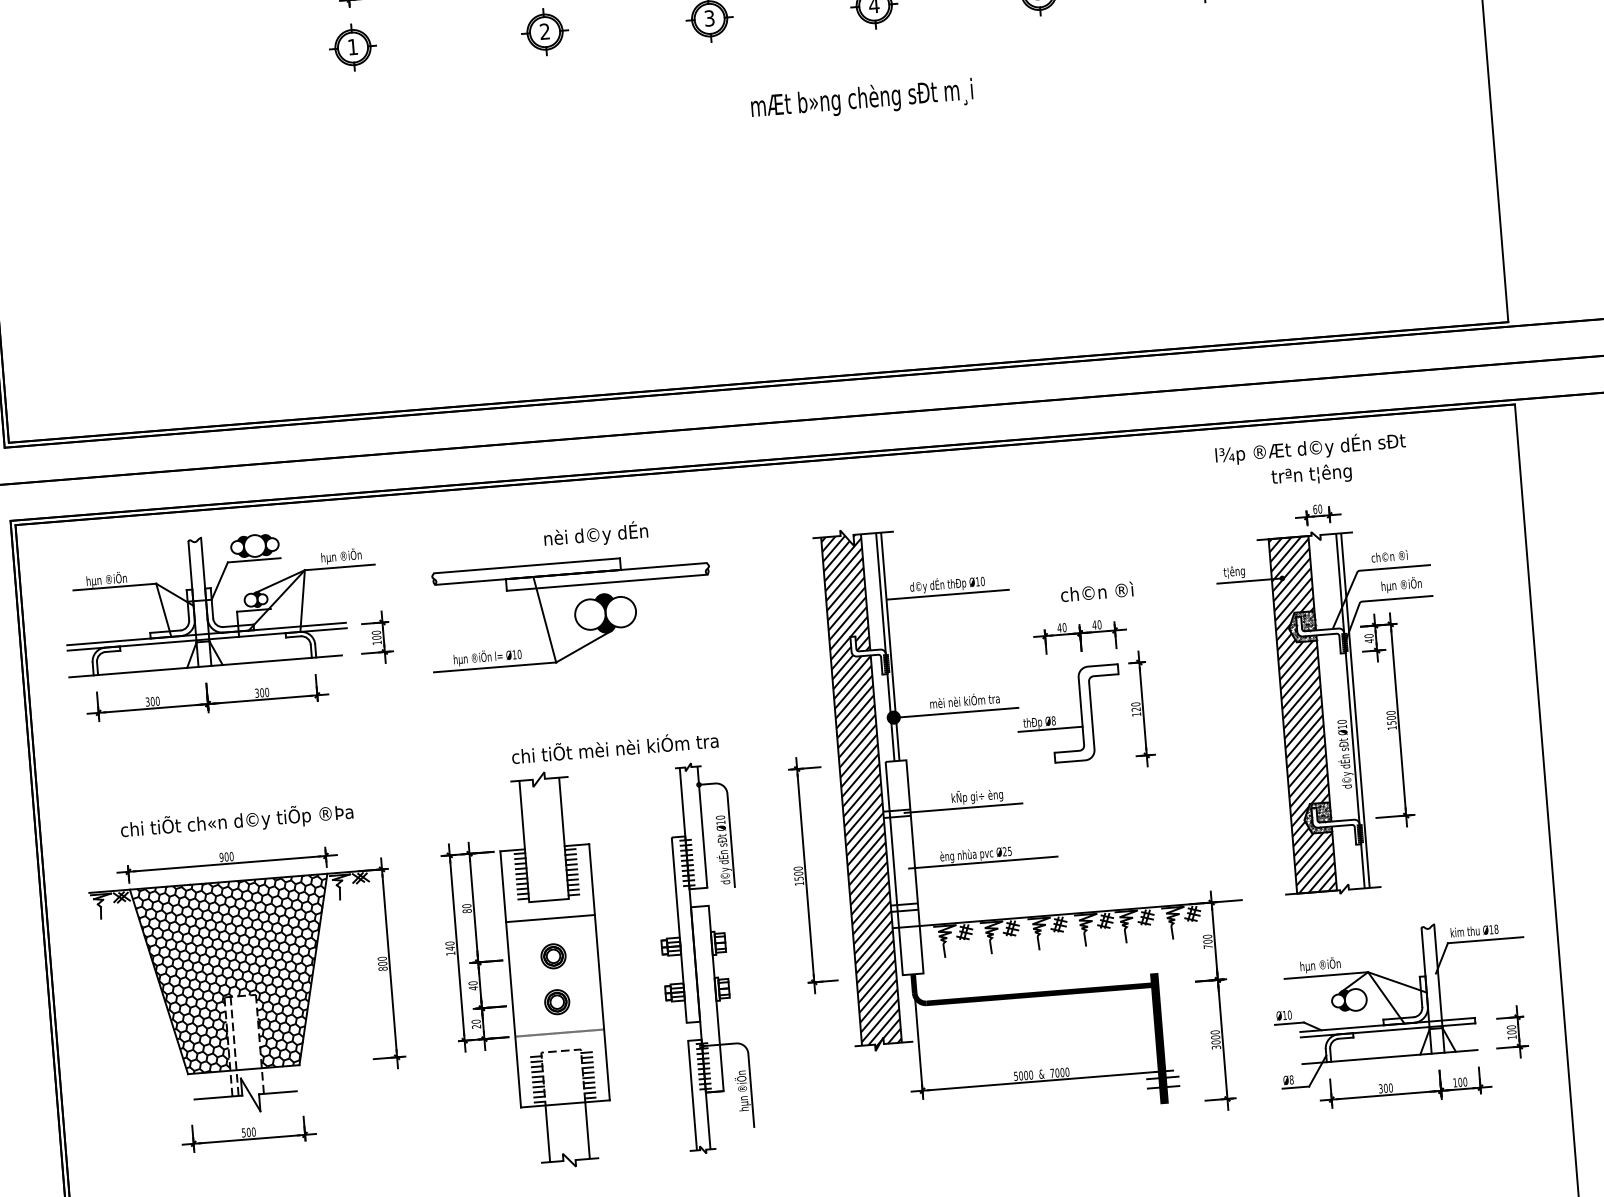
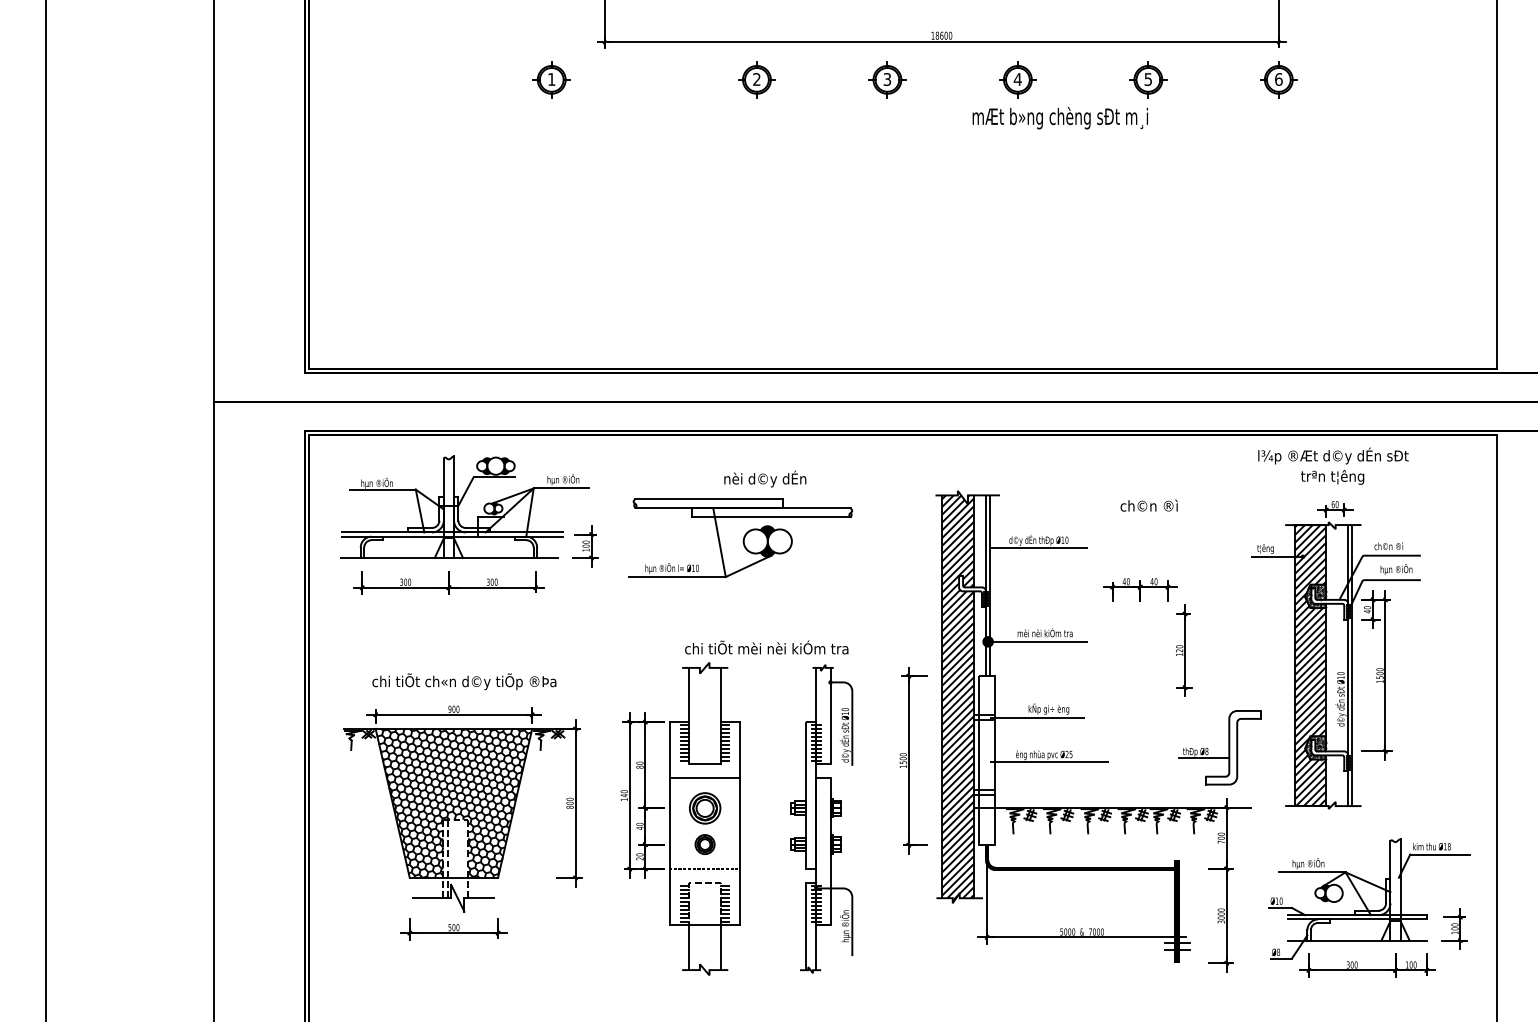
part: (352, 47) -> (551, 79), moved
text: (861, 100) -> (1059, 118), moved
text: (1096, 591) -> (1148, 505), moved
part: (1080, 713) -> (1228, 747), moved
part: (552, 955) -> (704, 807), size x1.6

